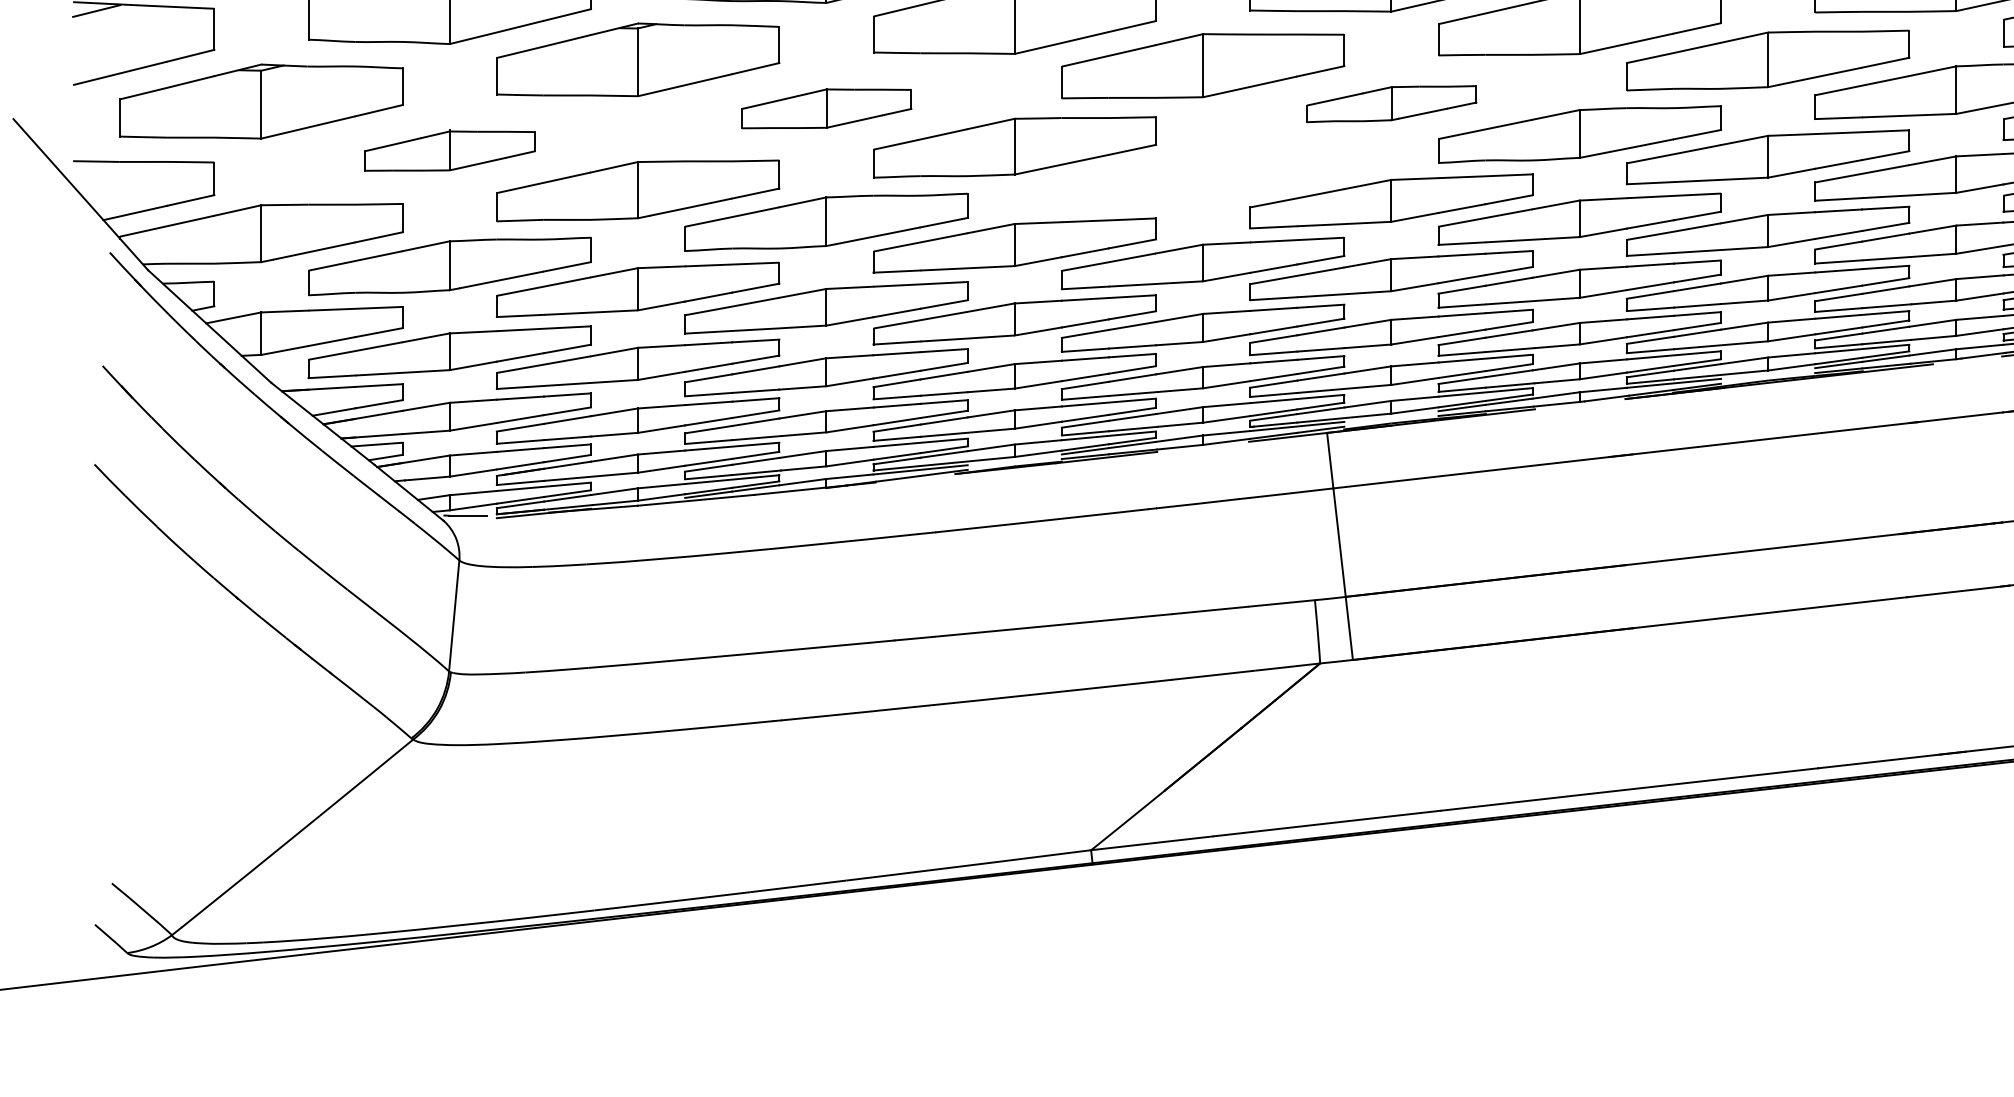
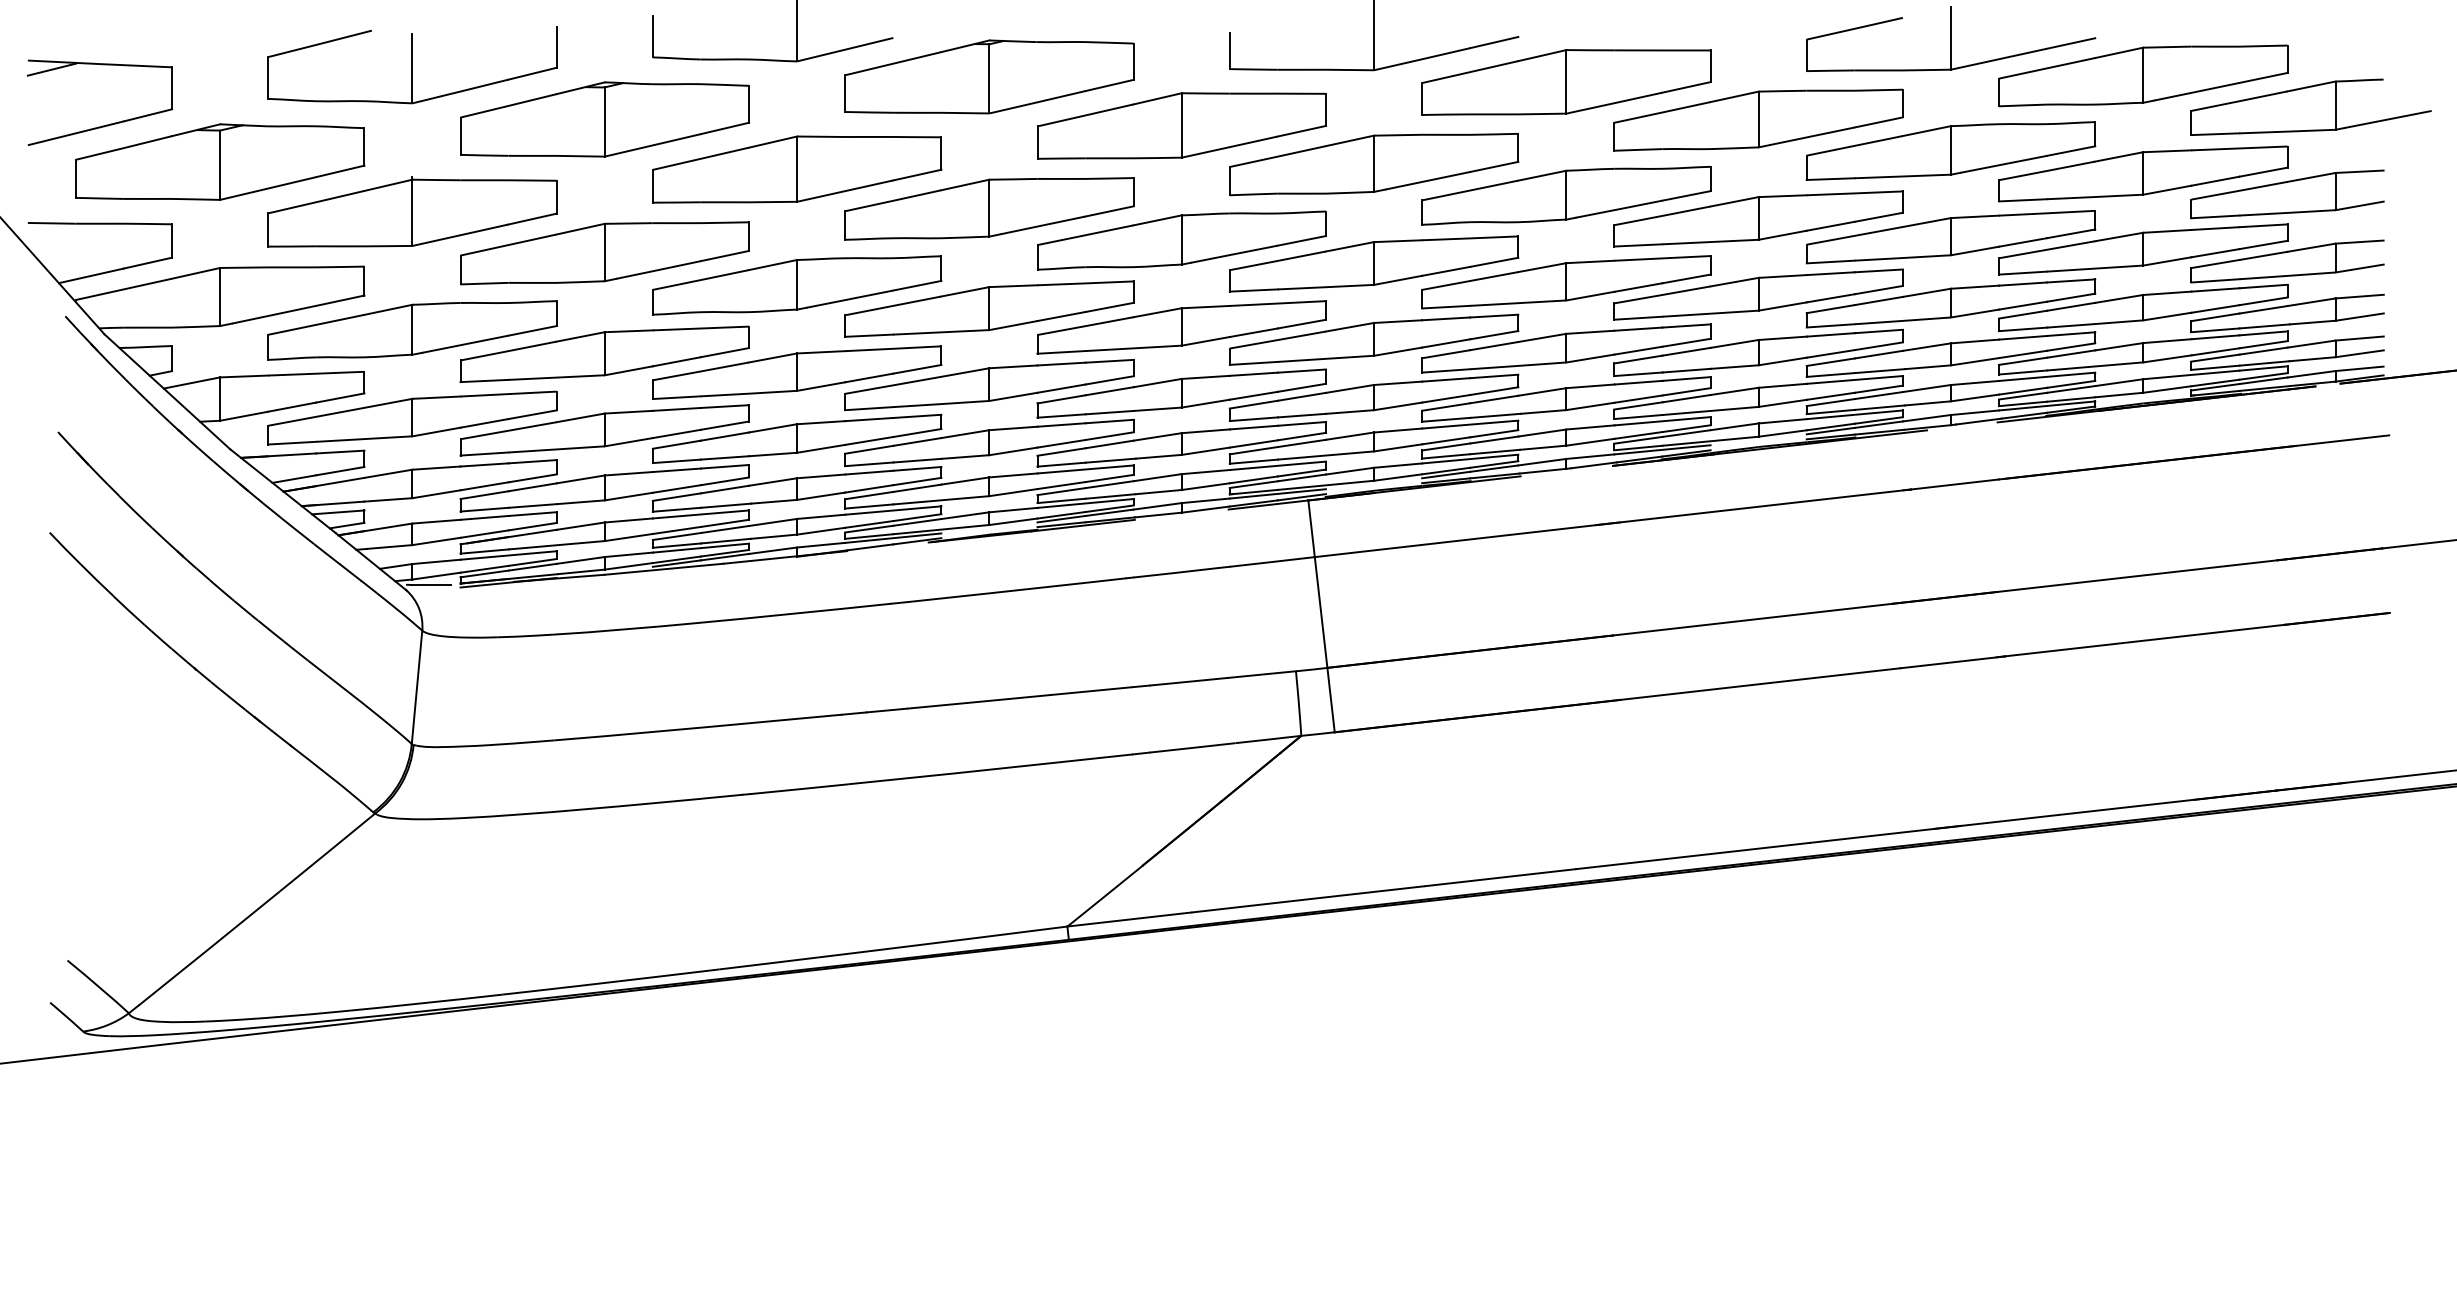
part: (1391, 103) -> (1374, 164), size x1.67
part: (826, 108) -> (797, 169), size x1.67
part: (449, 149) -> (412, 211), size x1.67
part: (1202, 178) -> (1181, 240), added

